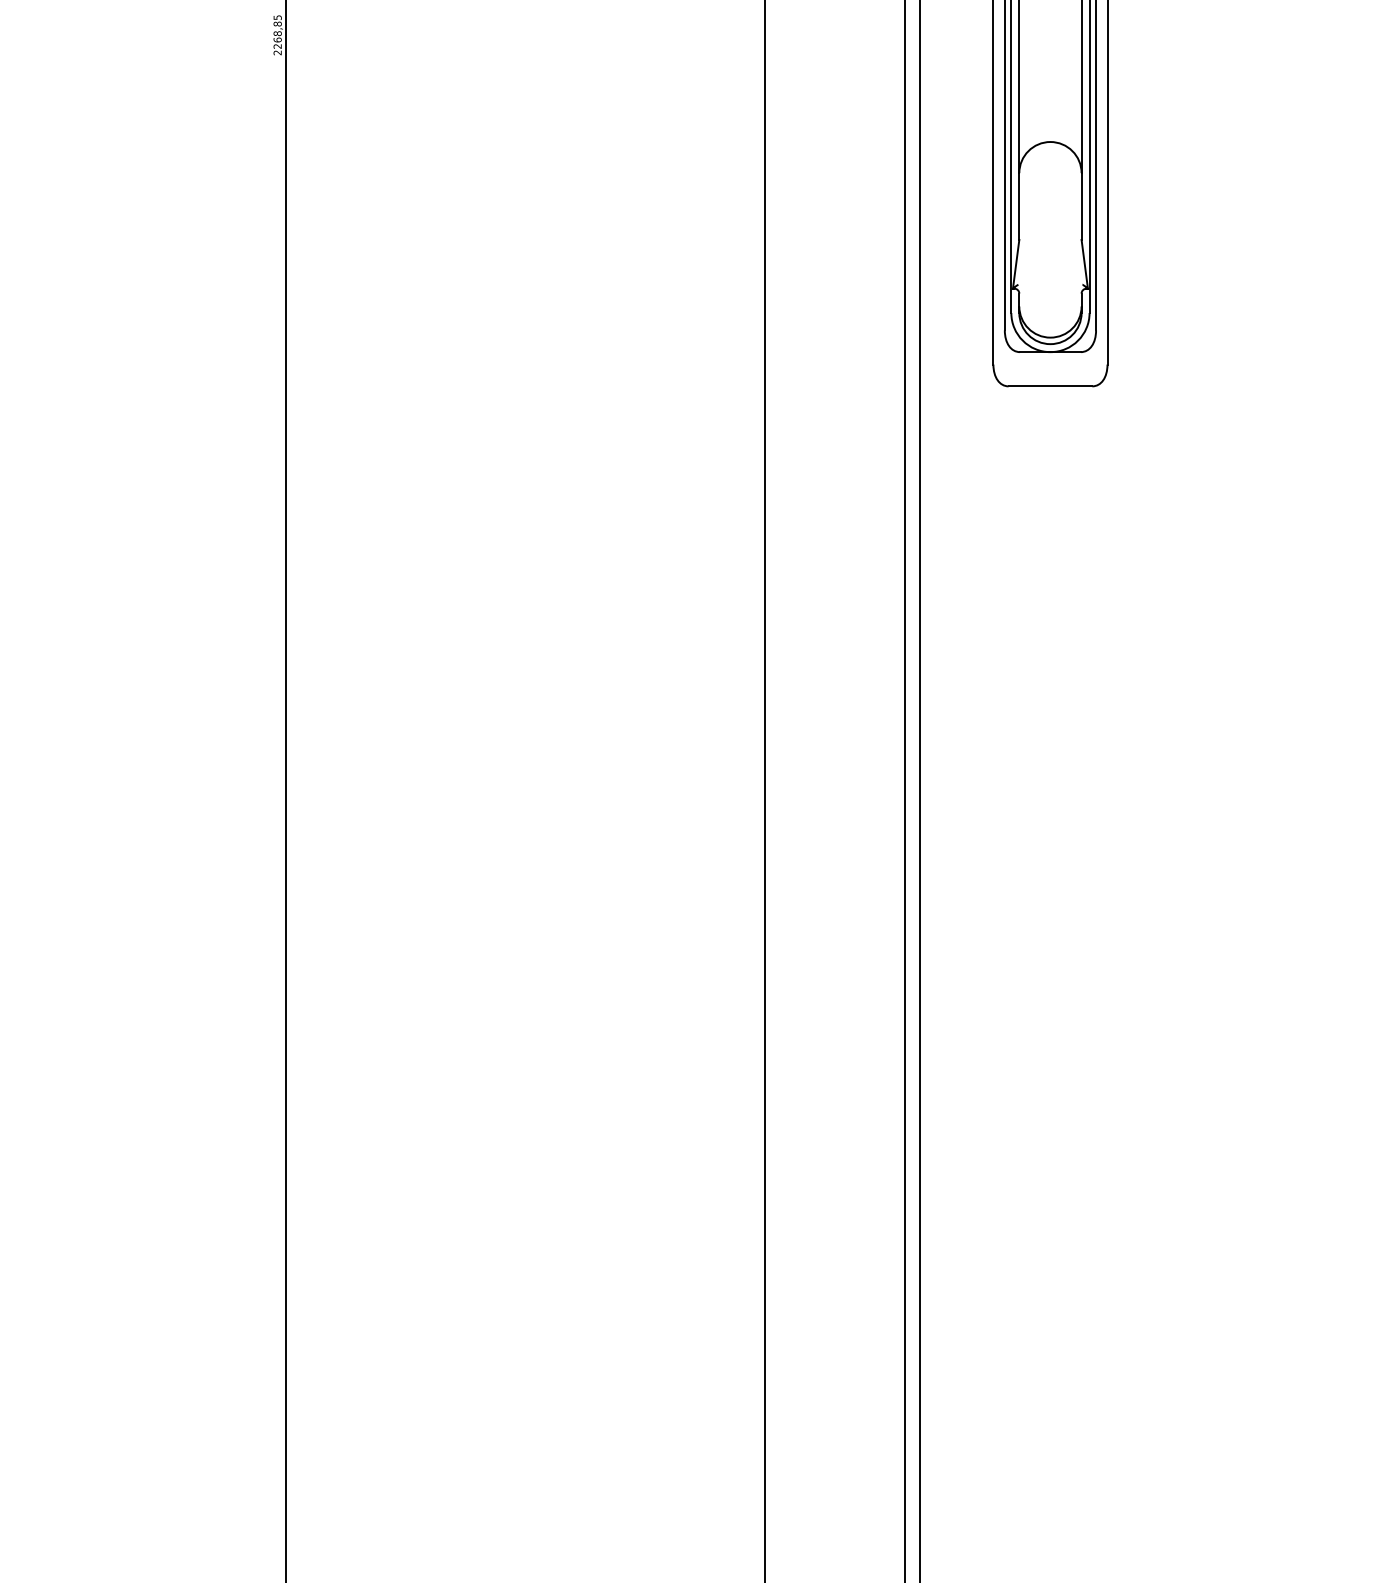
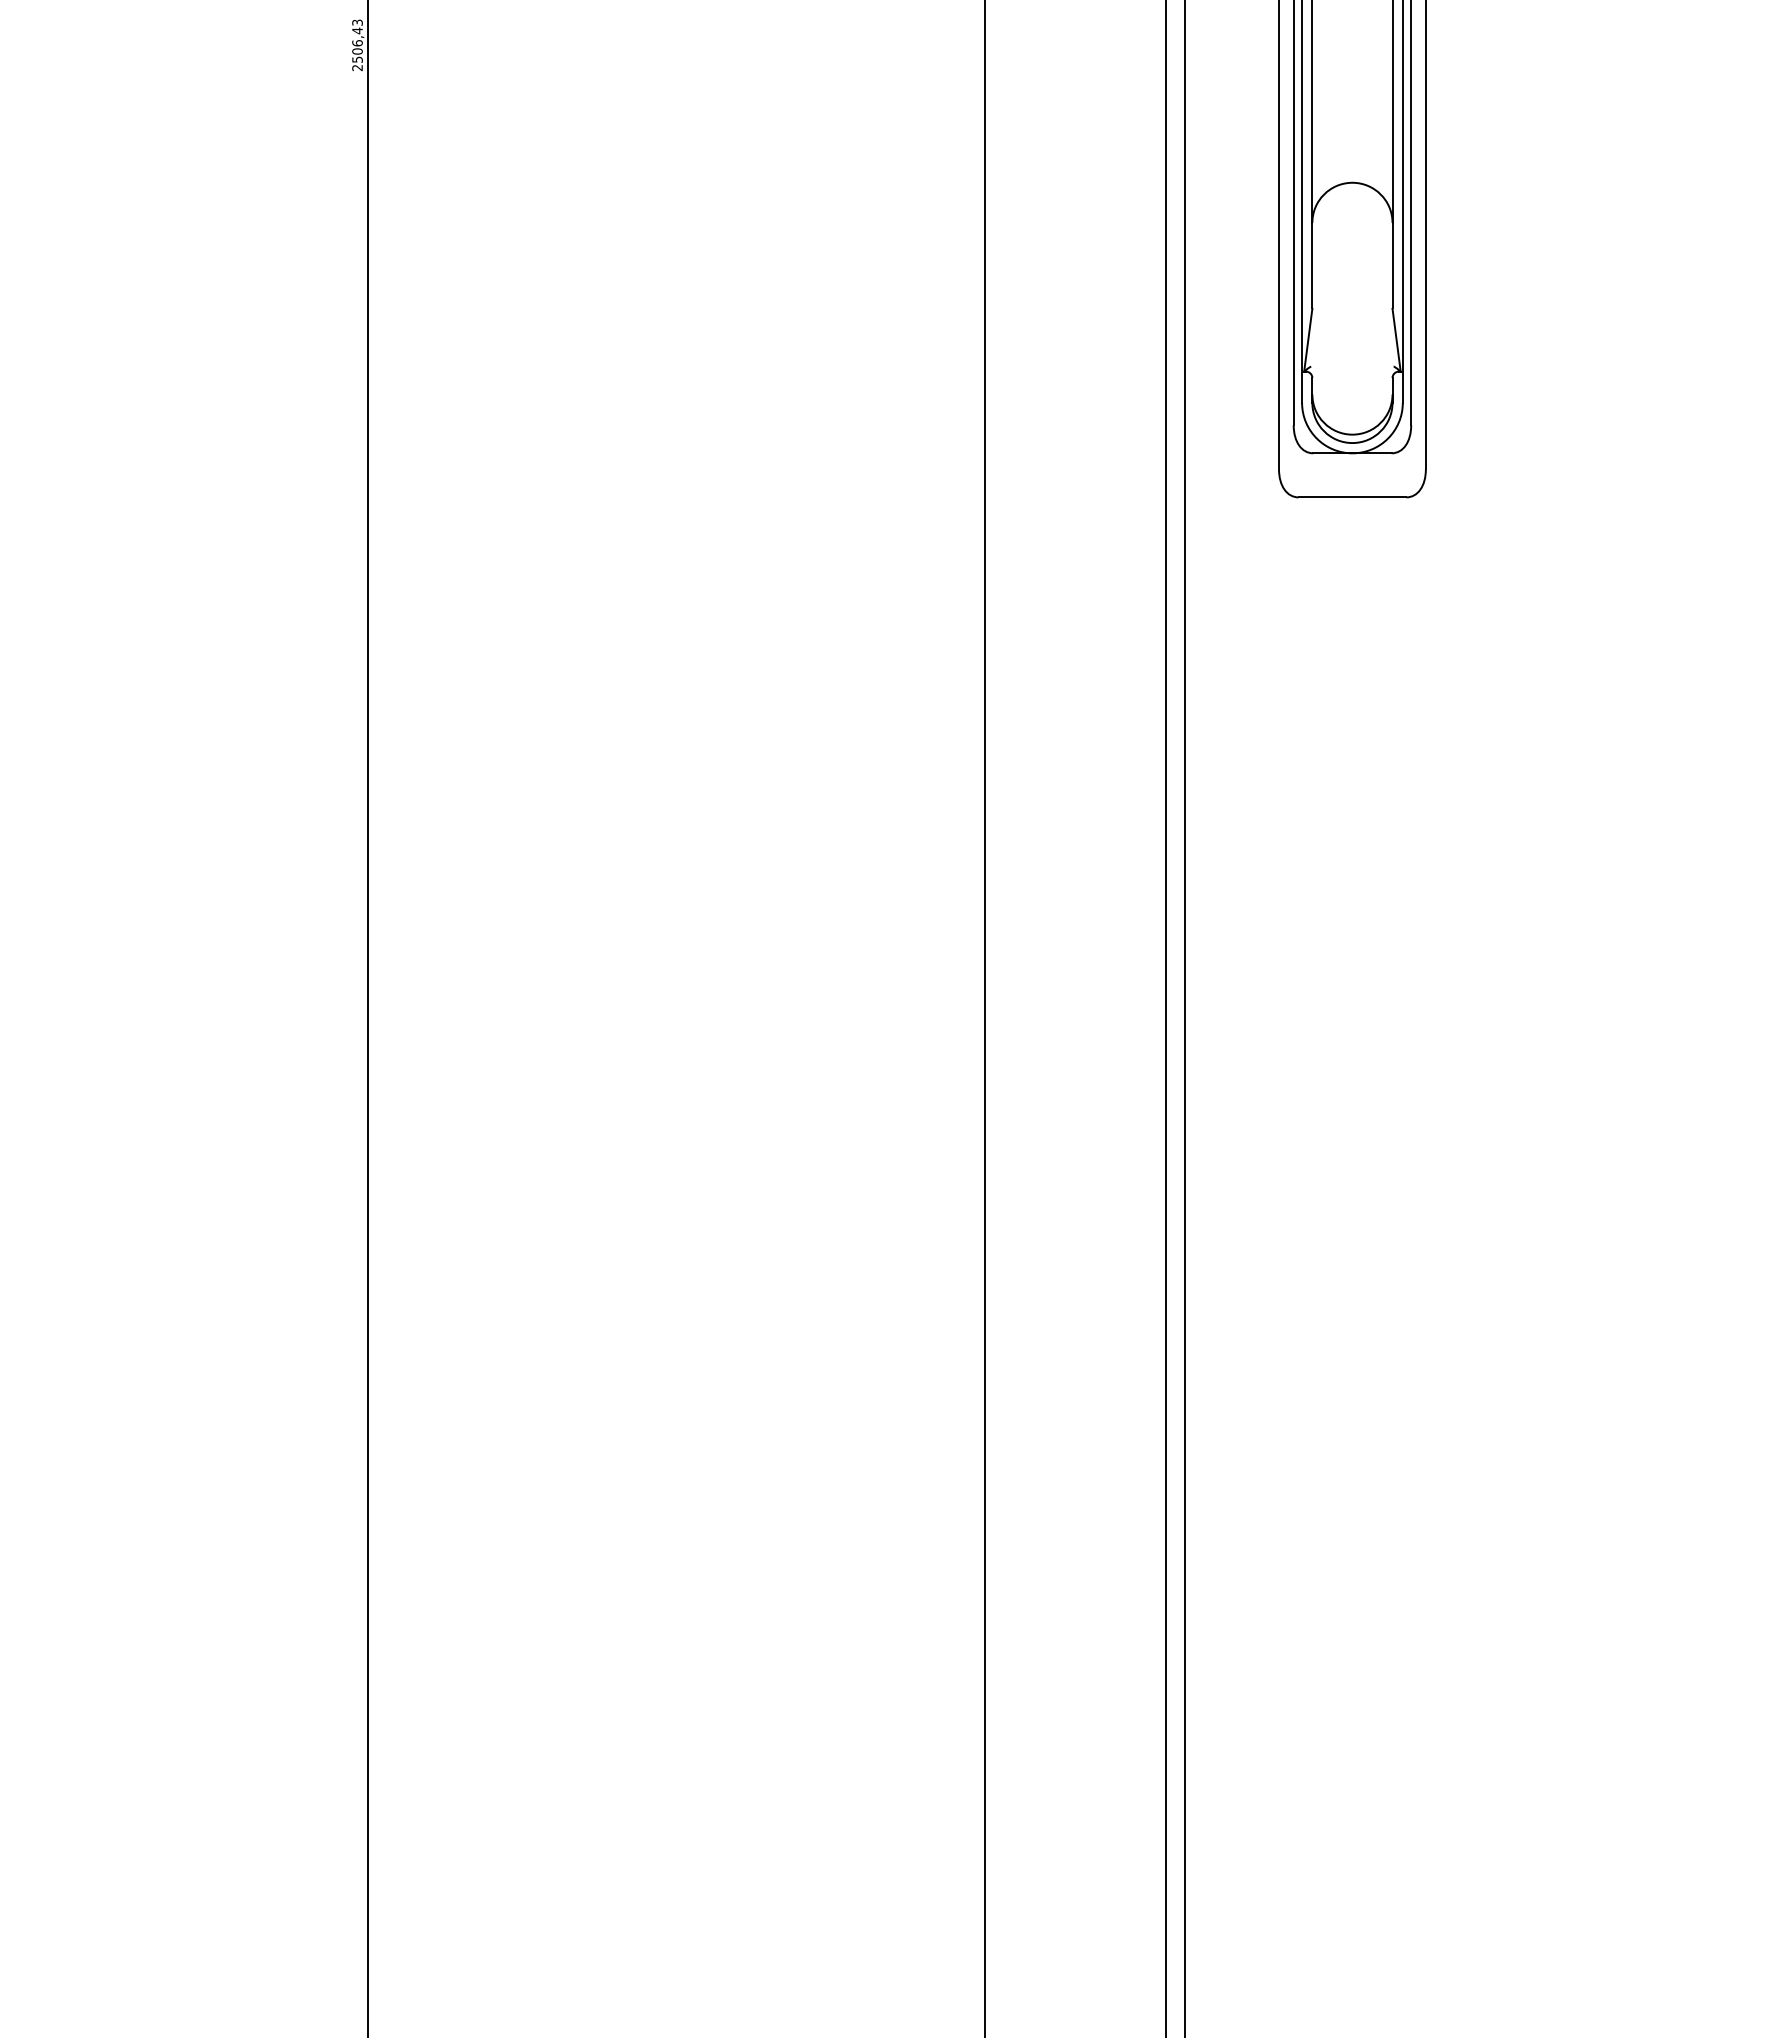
text: (277, 31) -> (357, 40), 2268,85 -> 2506,43

